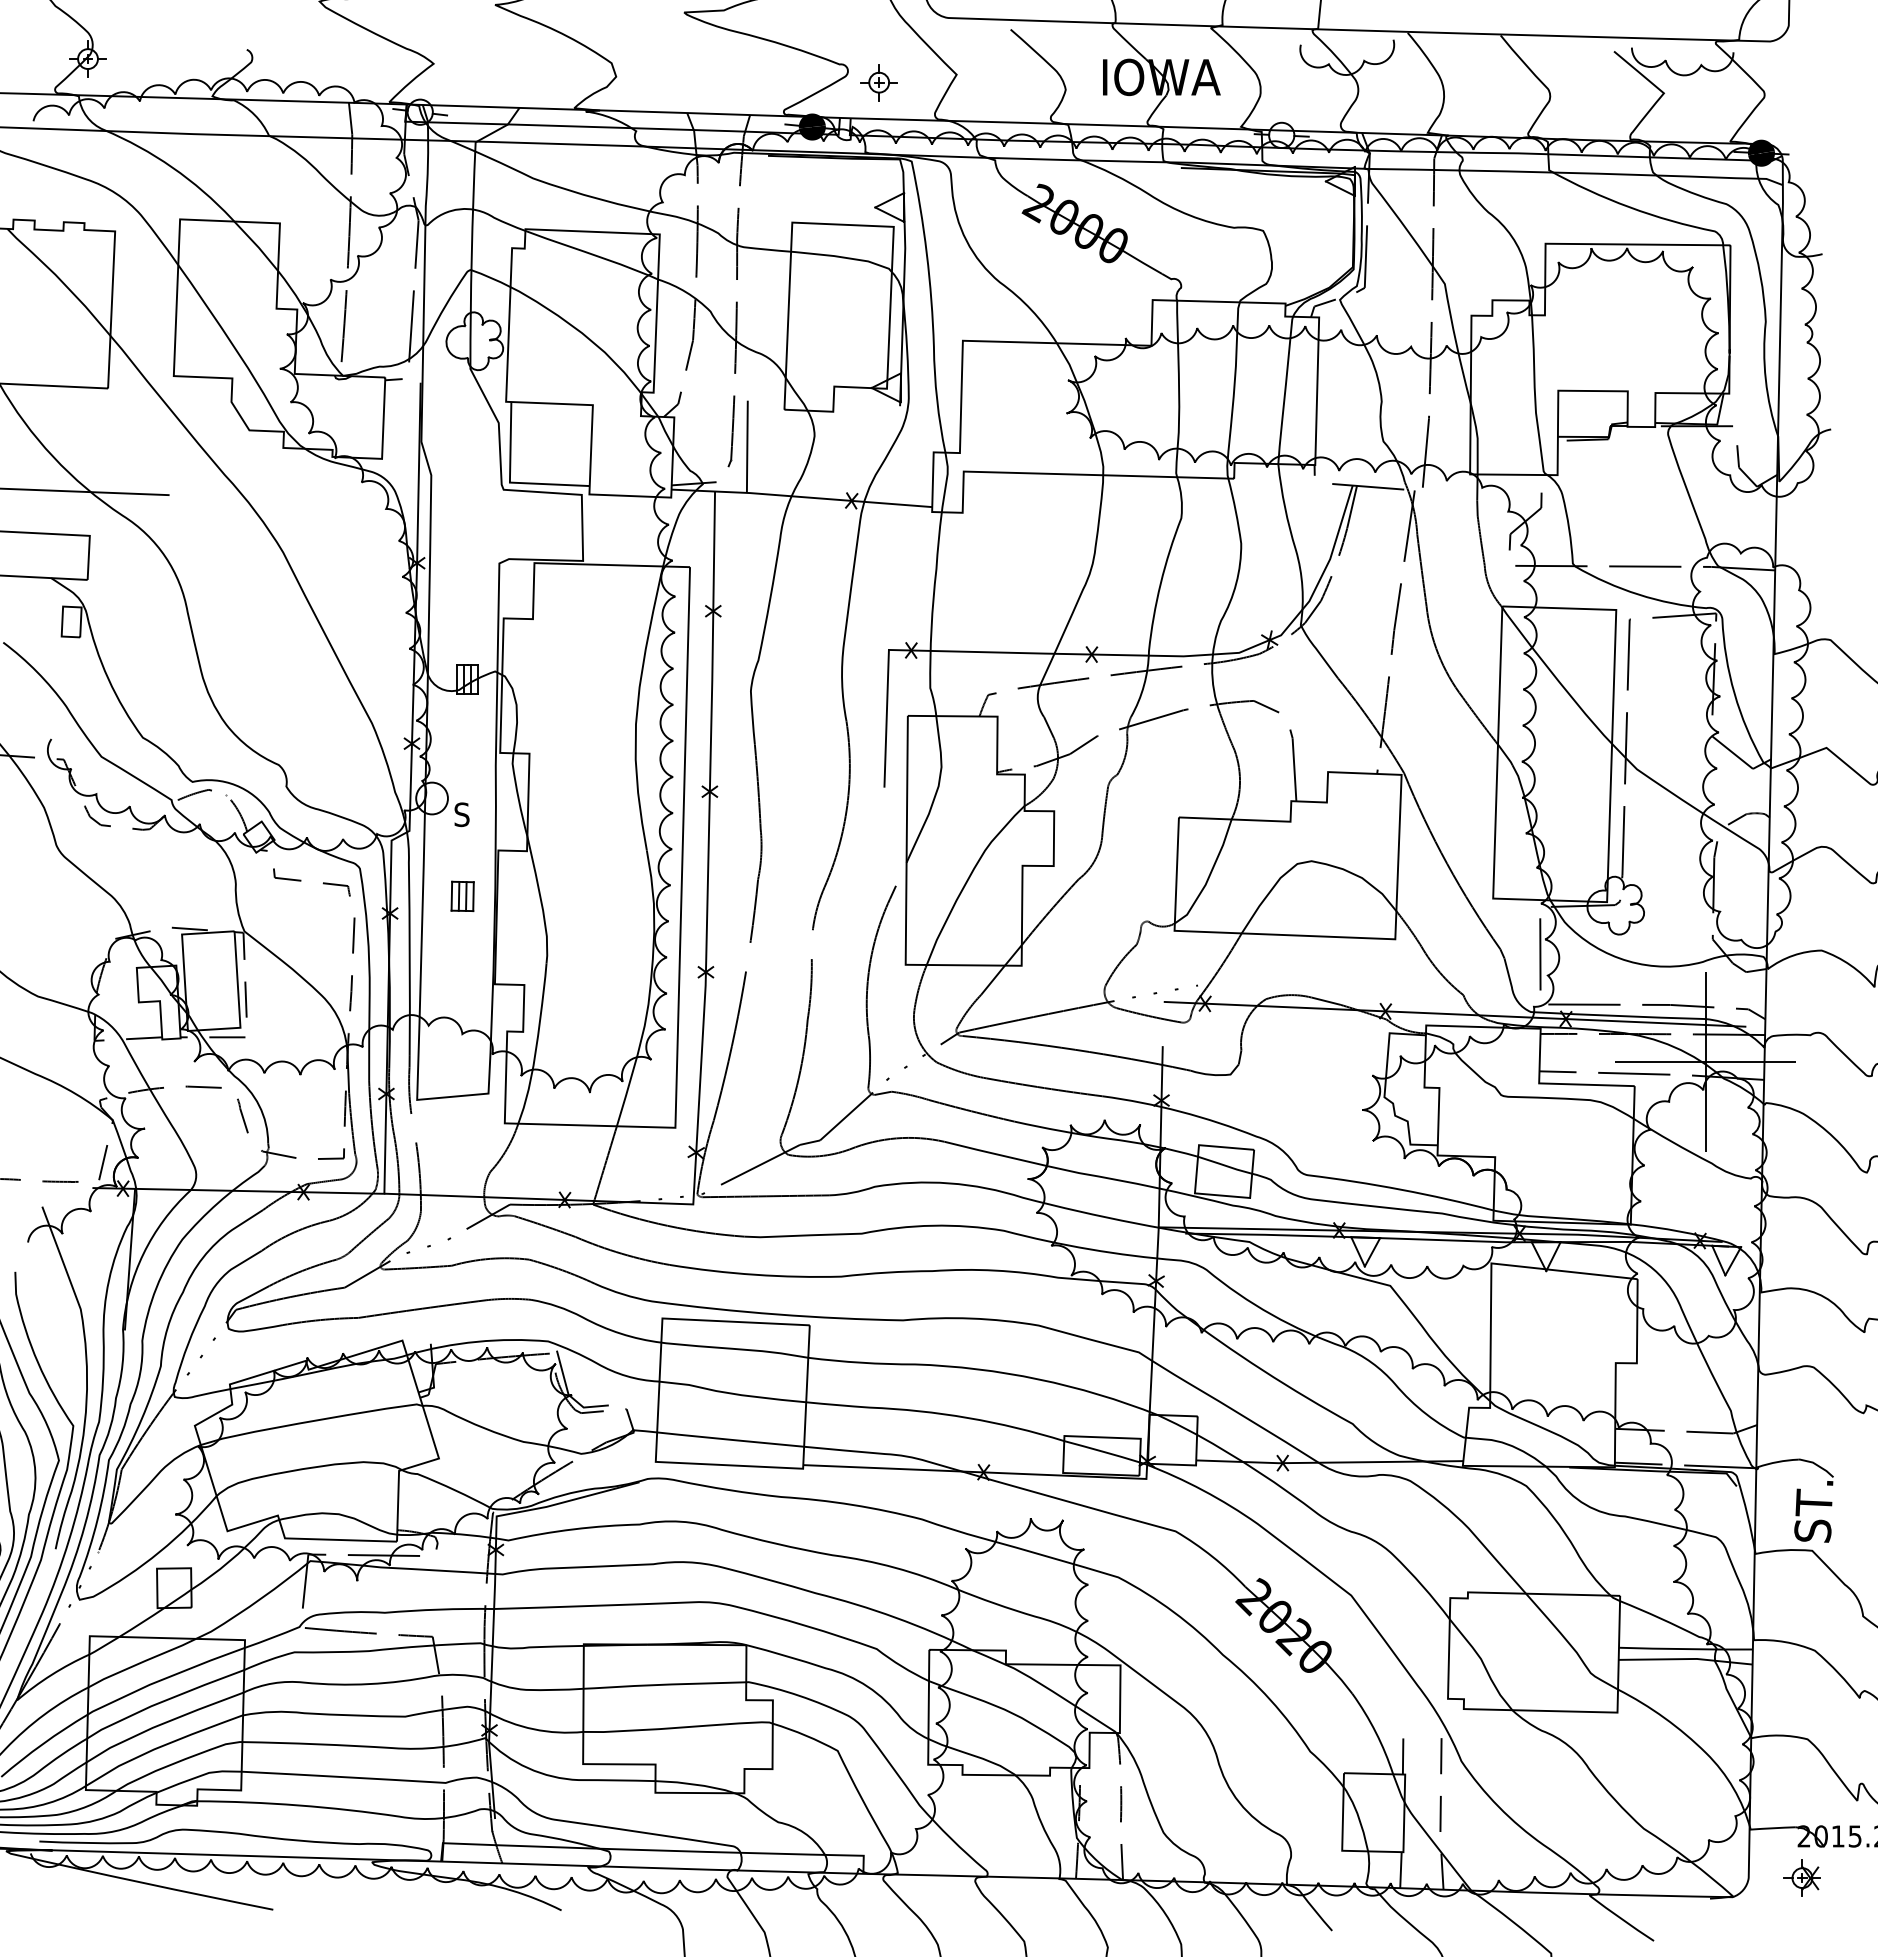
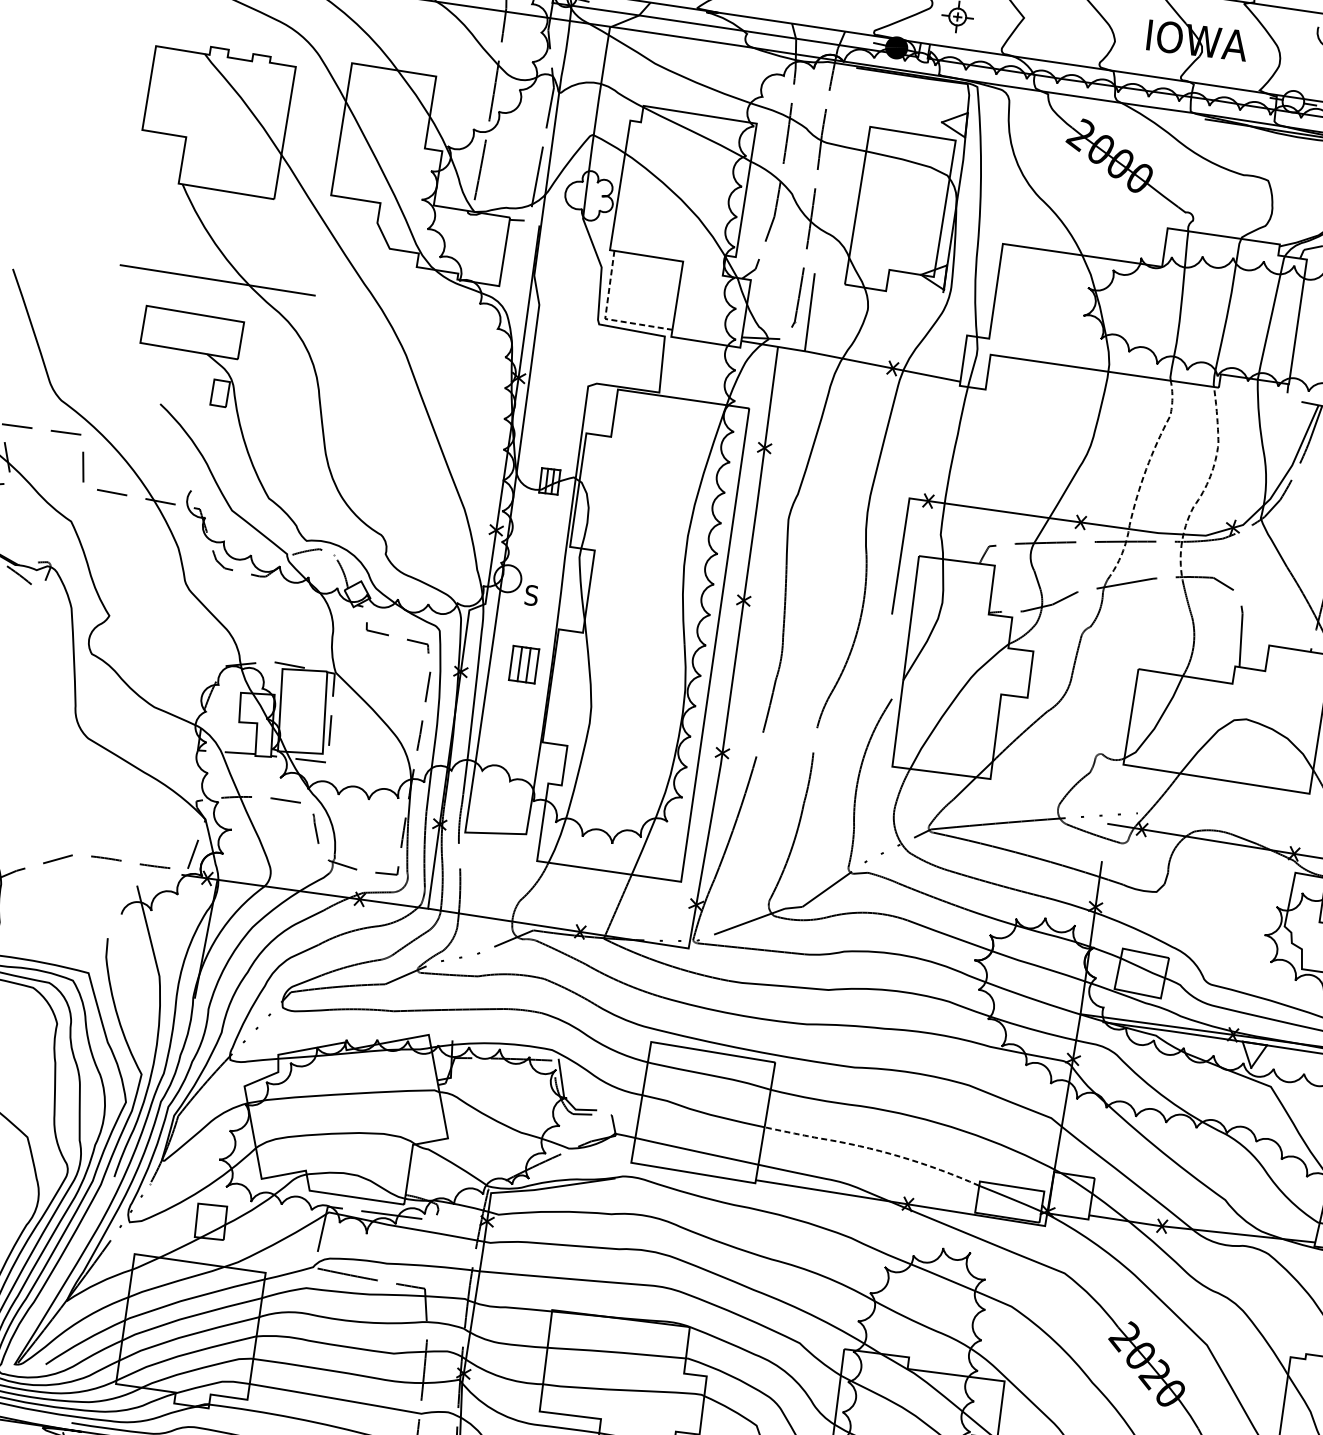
line: (509, 482) -> (604, 318), solid -> dashed
line: (1232, 595) -> (1205, 486), solid -> dashed
line: (1157, 597) -> (1142, 480), solid -> dashed
part: (462, 896) -> (523, 664), size x1.4
line: (935, 1413) -> (872, 1149), solid -> dashed

